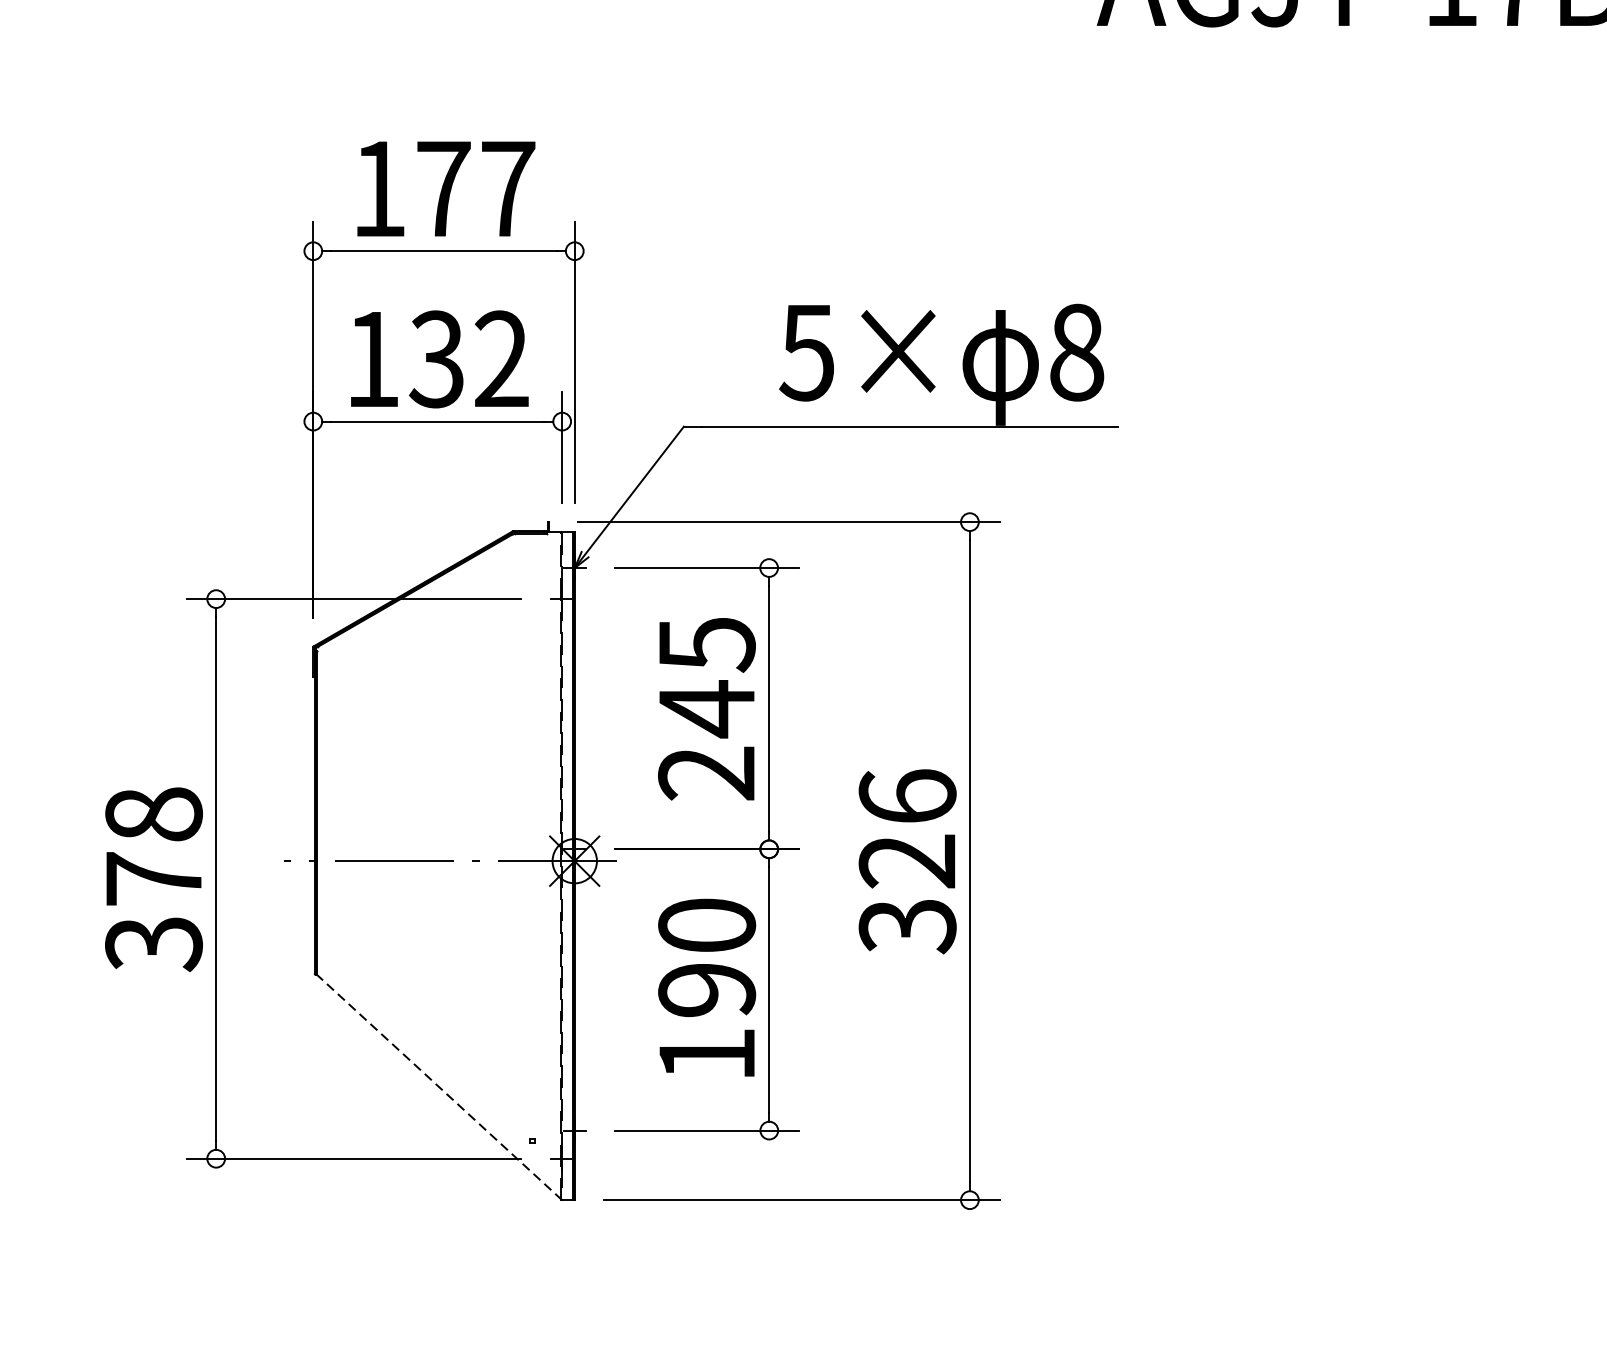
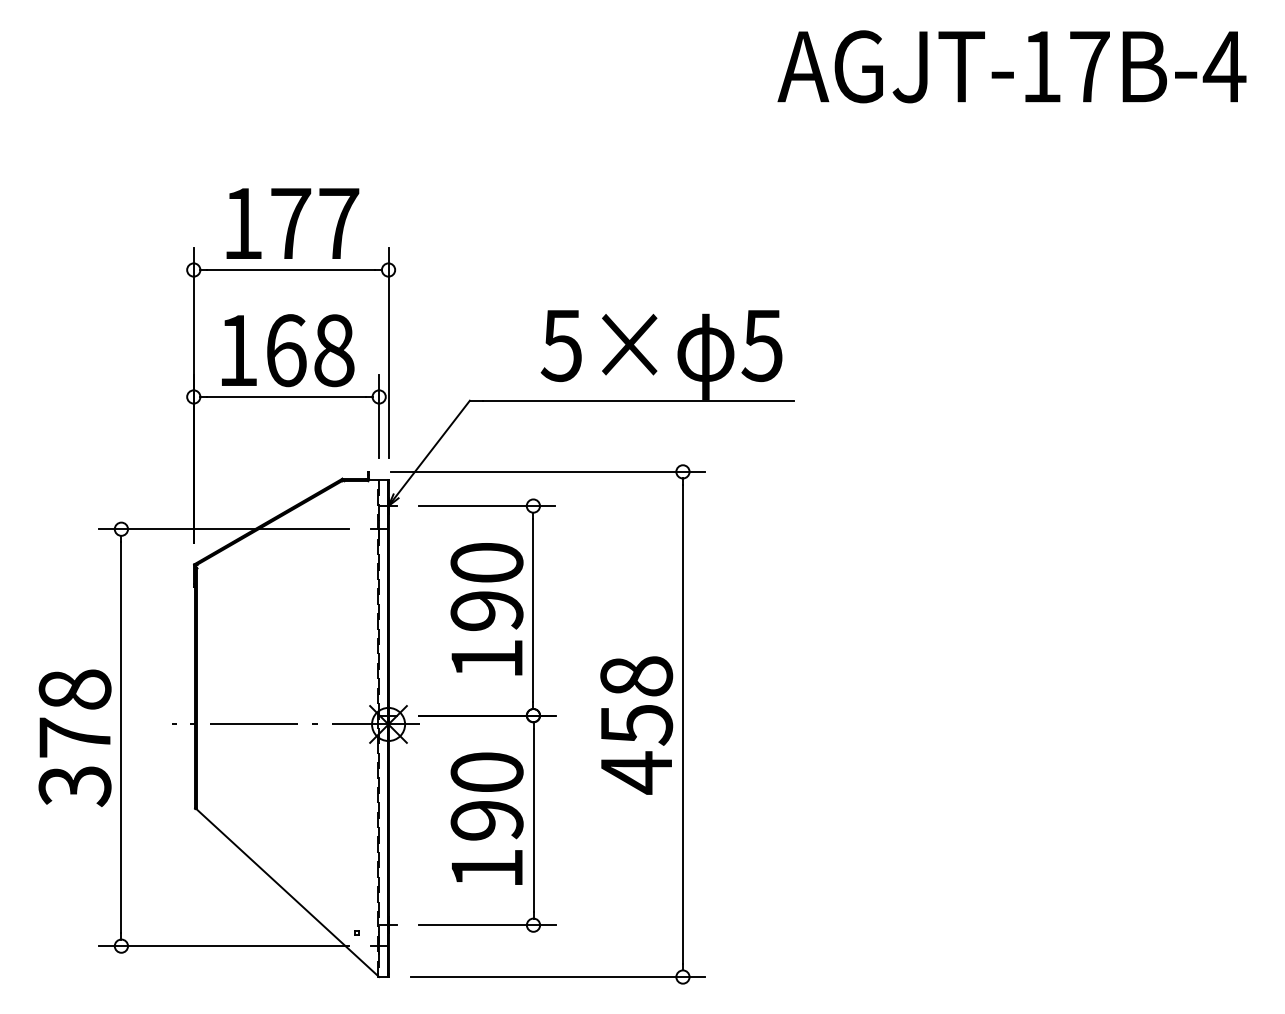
text: (1075, 352) -> (761, 345), 8 -> 5
text: (468, 359) -> (309, 350), 132 -> 168
text: (706, 709) -> (486, 611), 245 -> 190
text: (907, 862) -> (636, 725), 326 -> 458
line: (439, 1088) -> (287, 893), dashed -> solid

